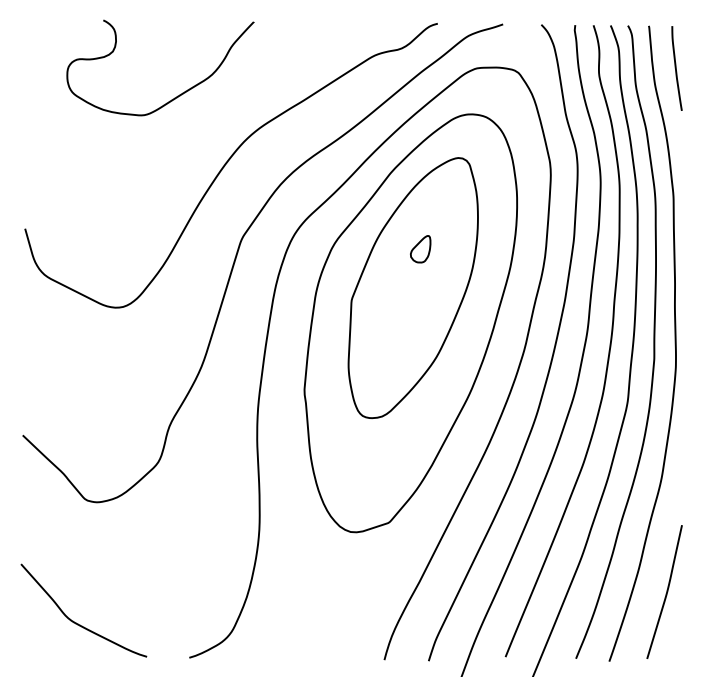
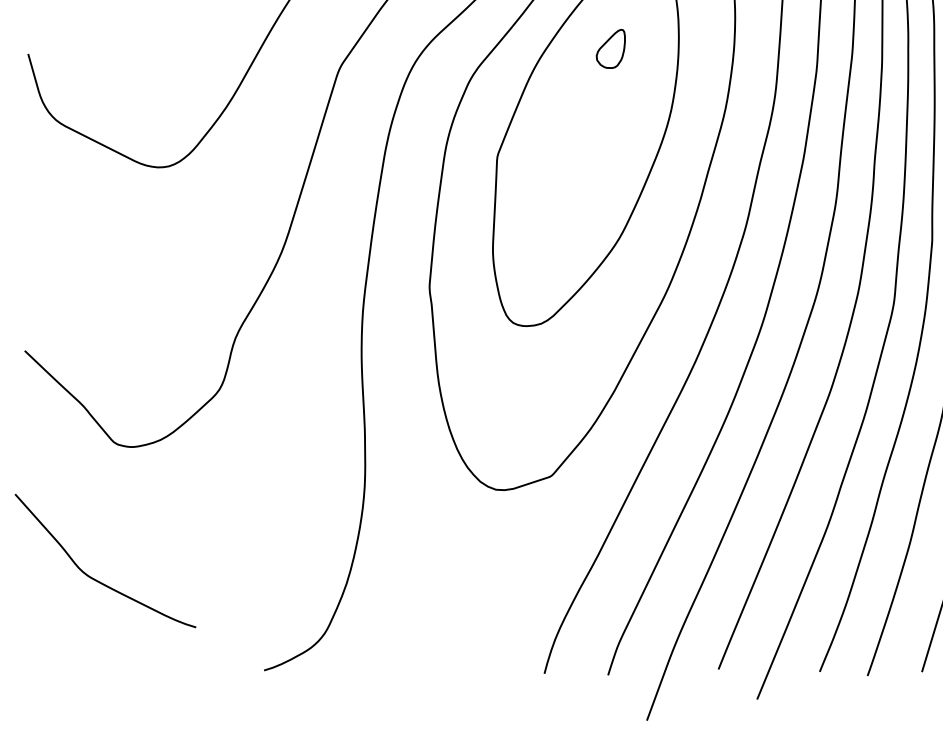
part: (420, 249) -> (610, 49), moved
curve: (76, 622) -> (94, 578), moved

